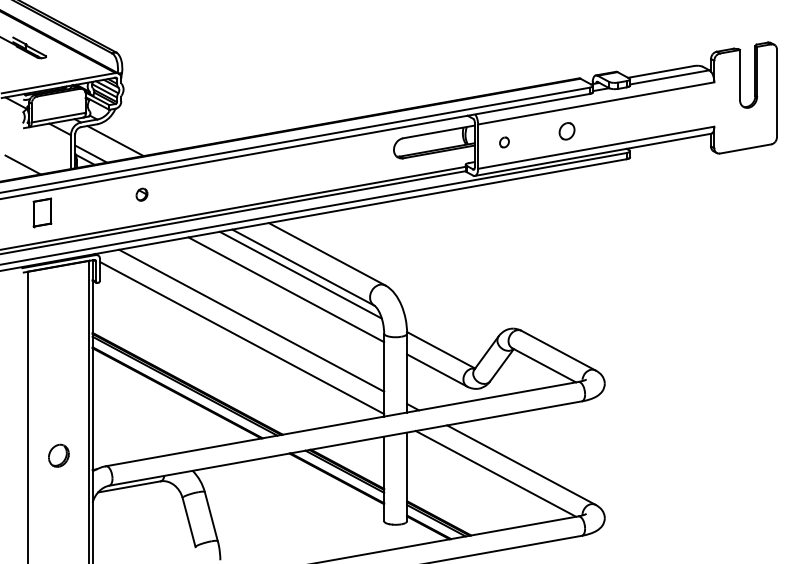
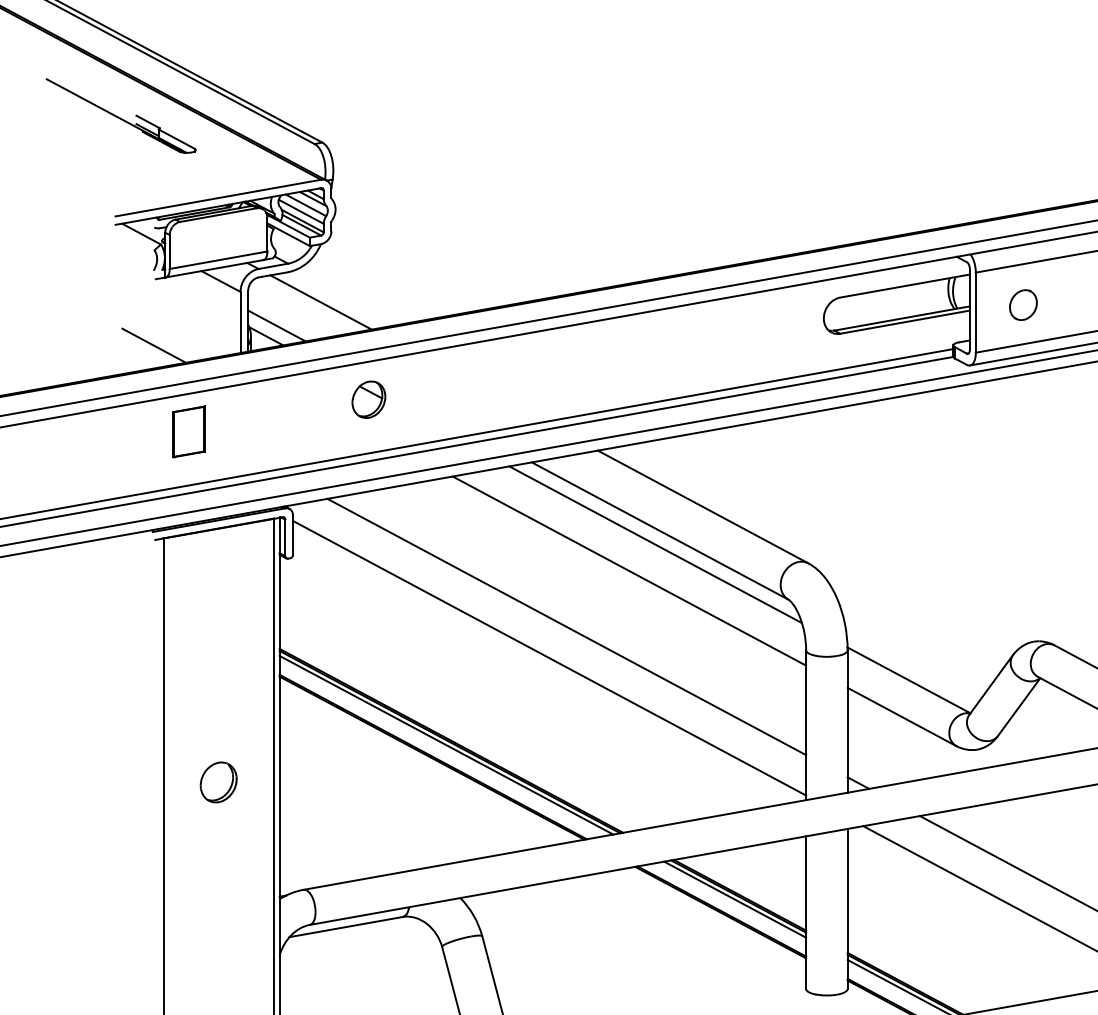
part: (504, 142) -> (1023, 305), size x1.67
part: (141, 194) -> (367, 399), size x1.67
part: (58, 455) -> (218, 781), moved

